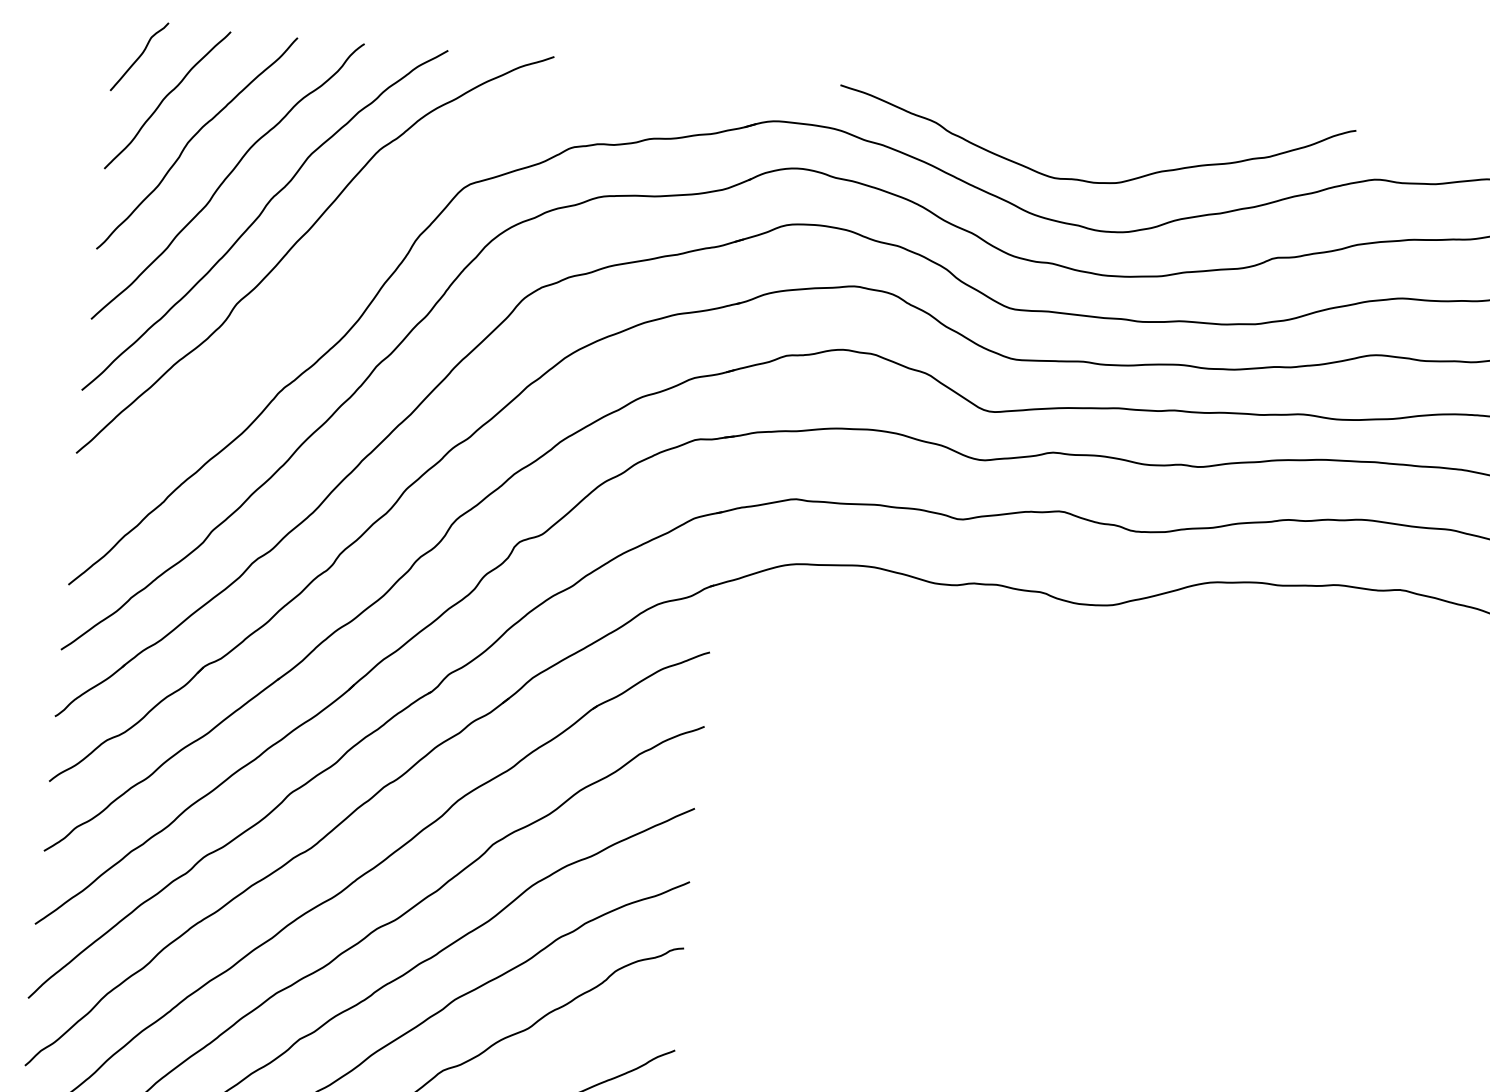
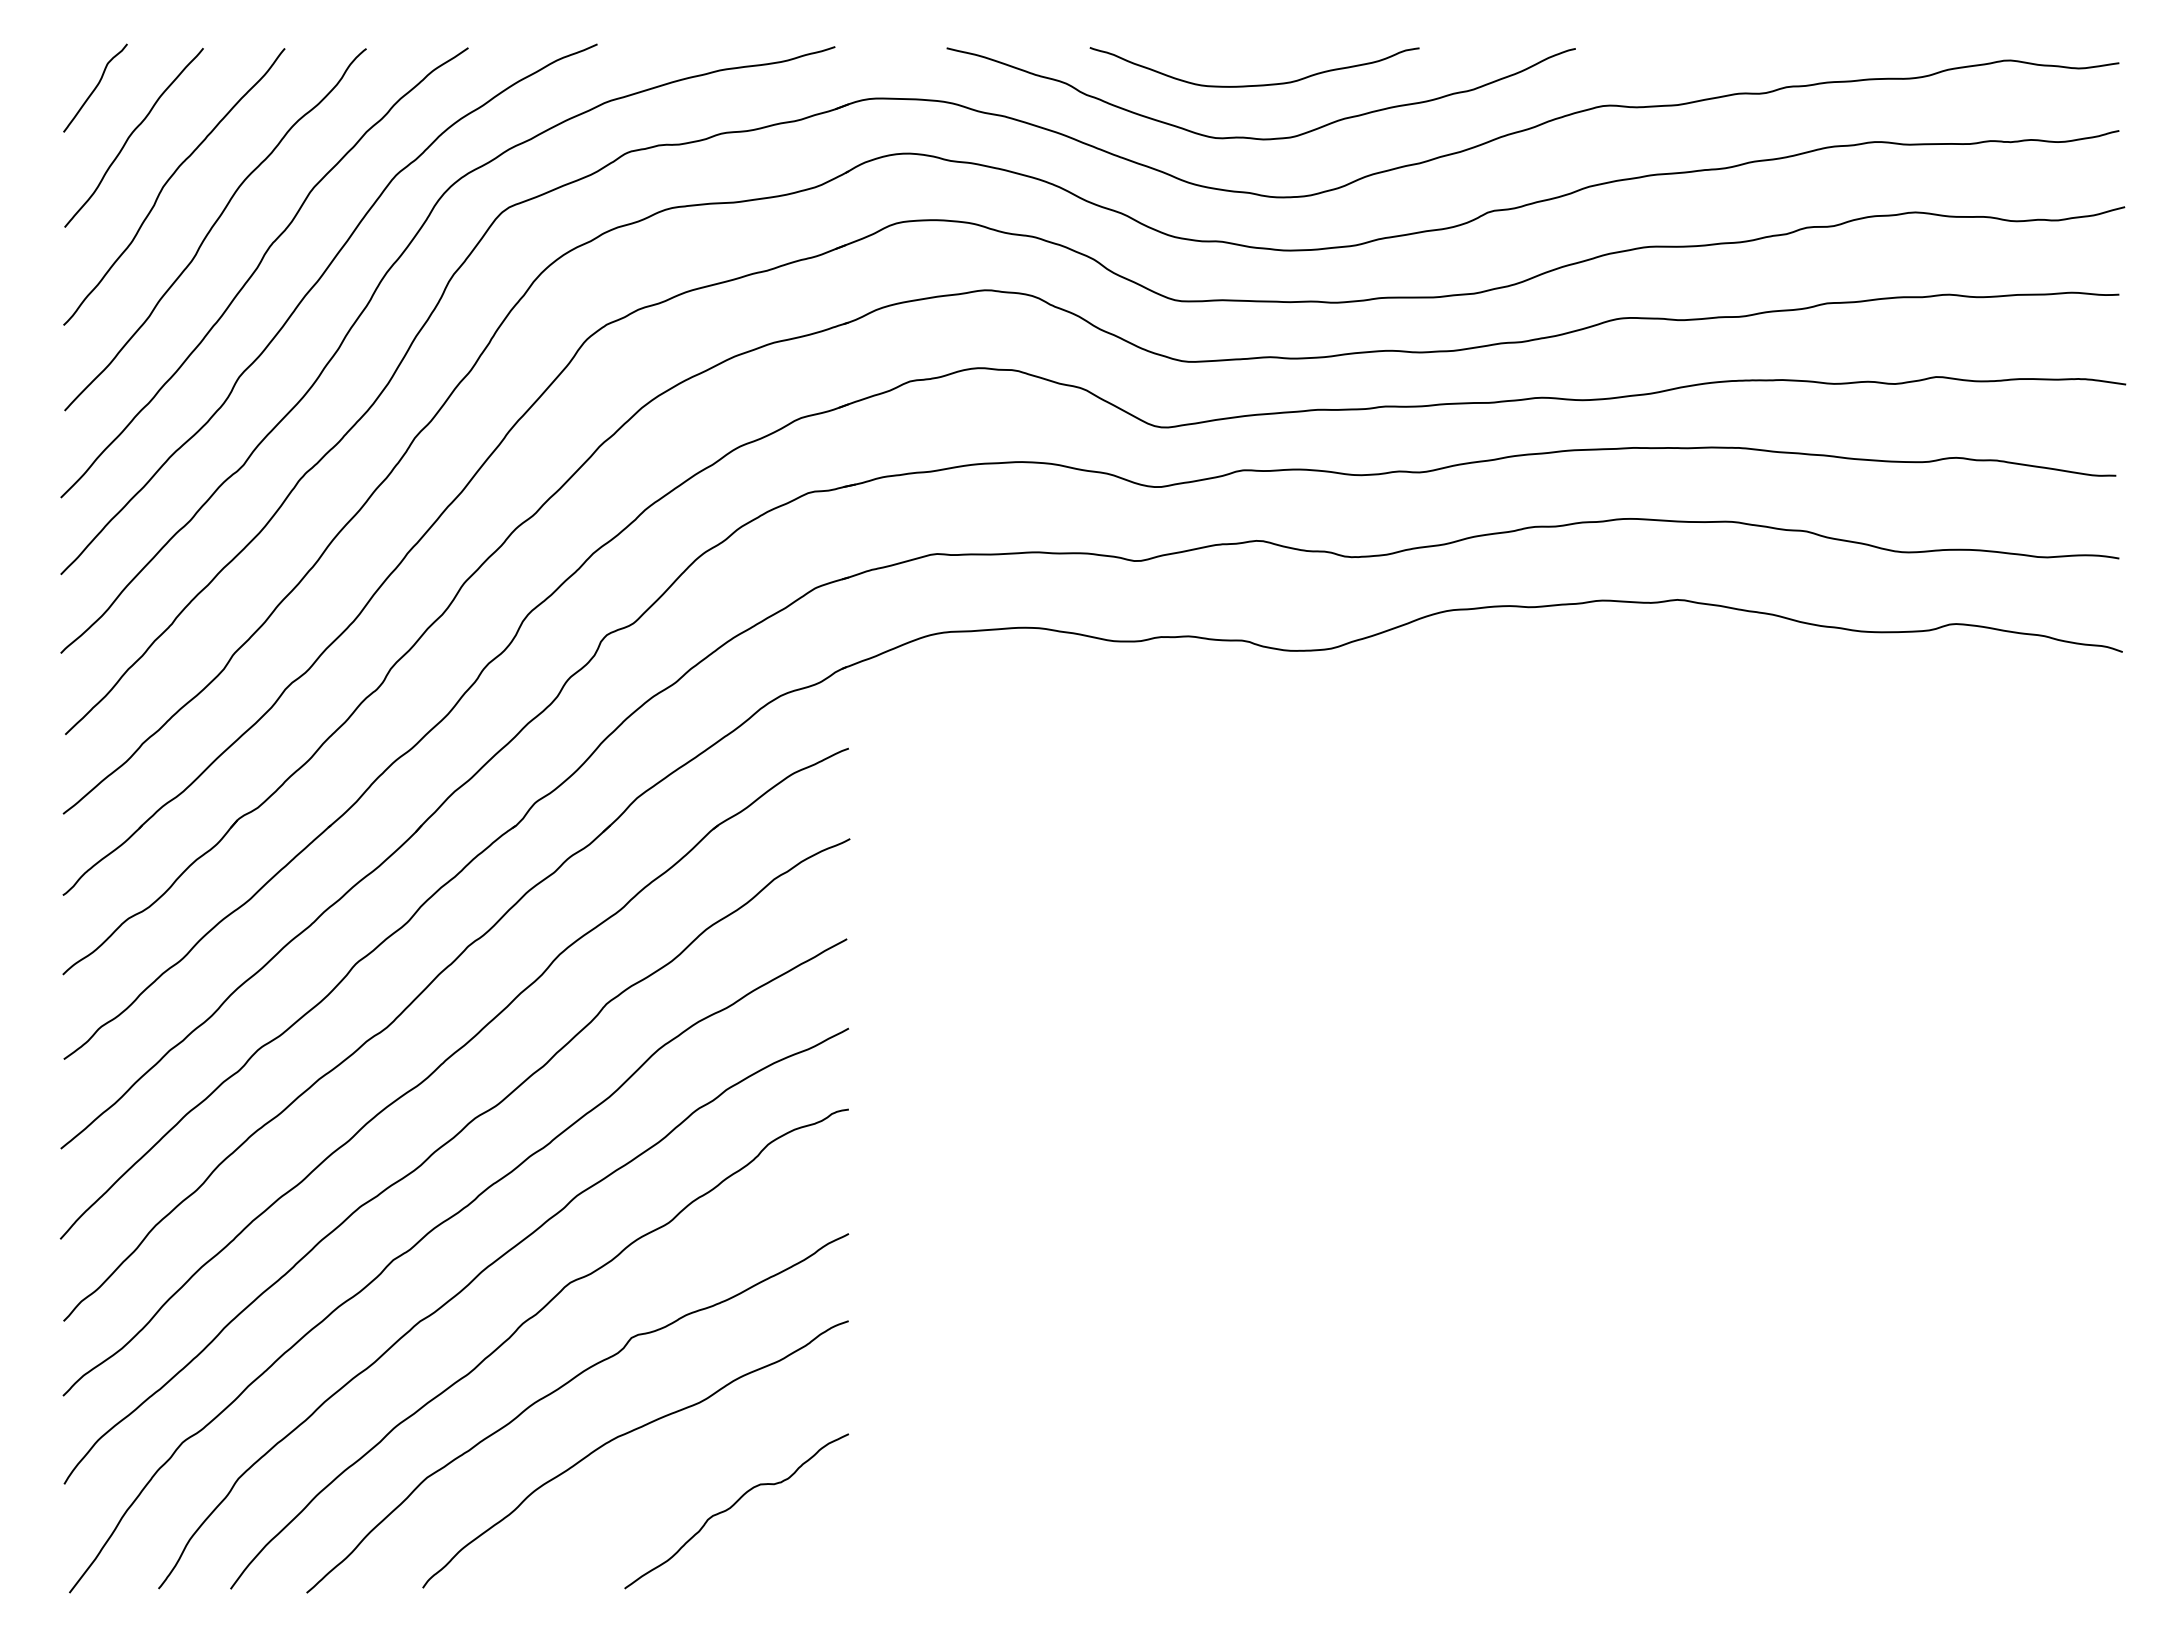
curve: (1091, 137) -> (1255, 84), added
curve: (350, 250) -> (371, 300), added

